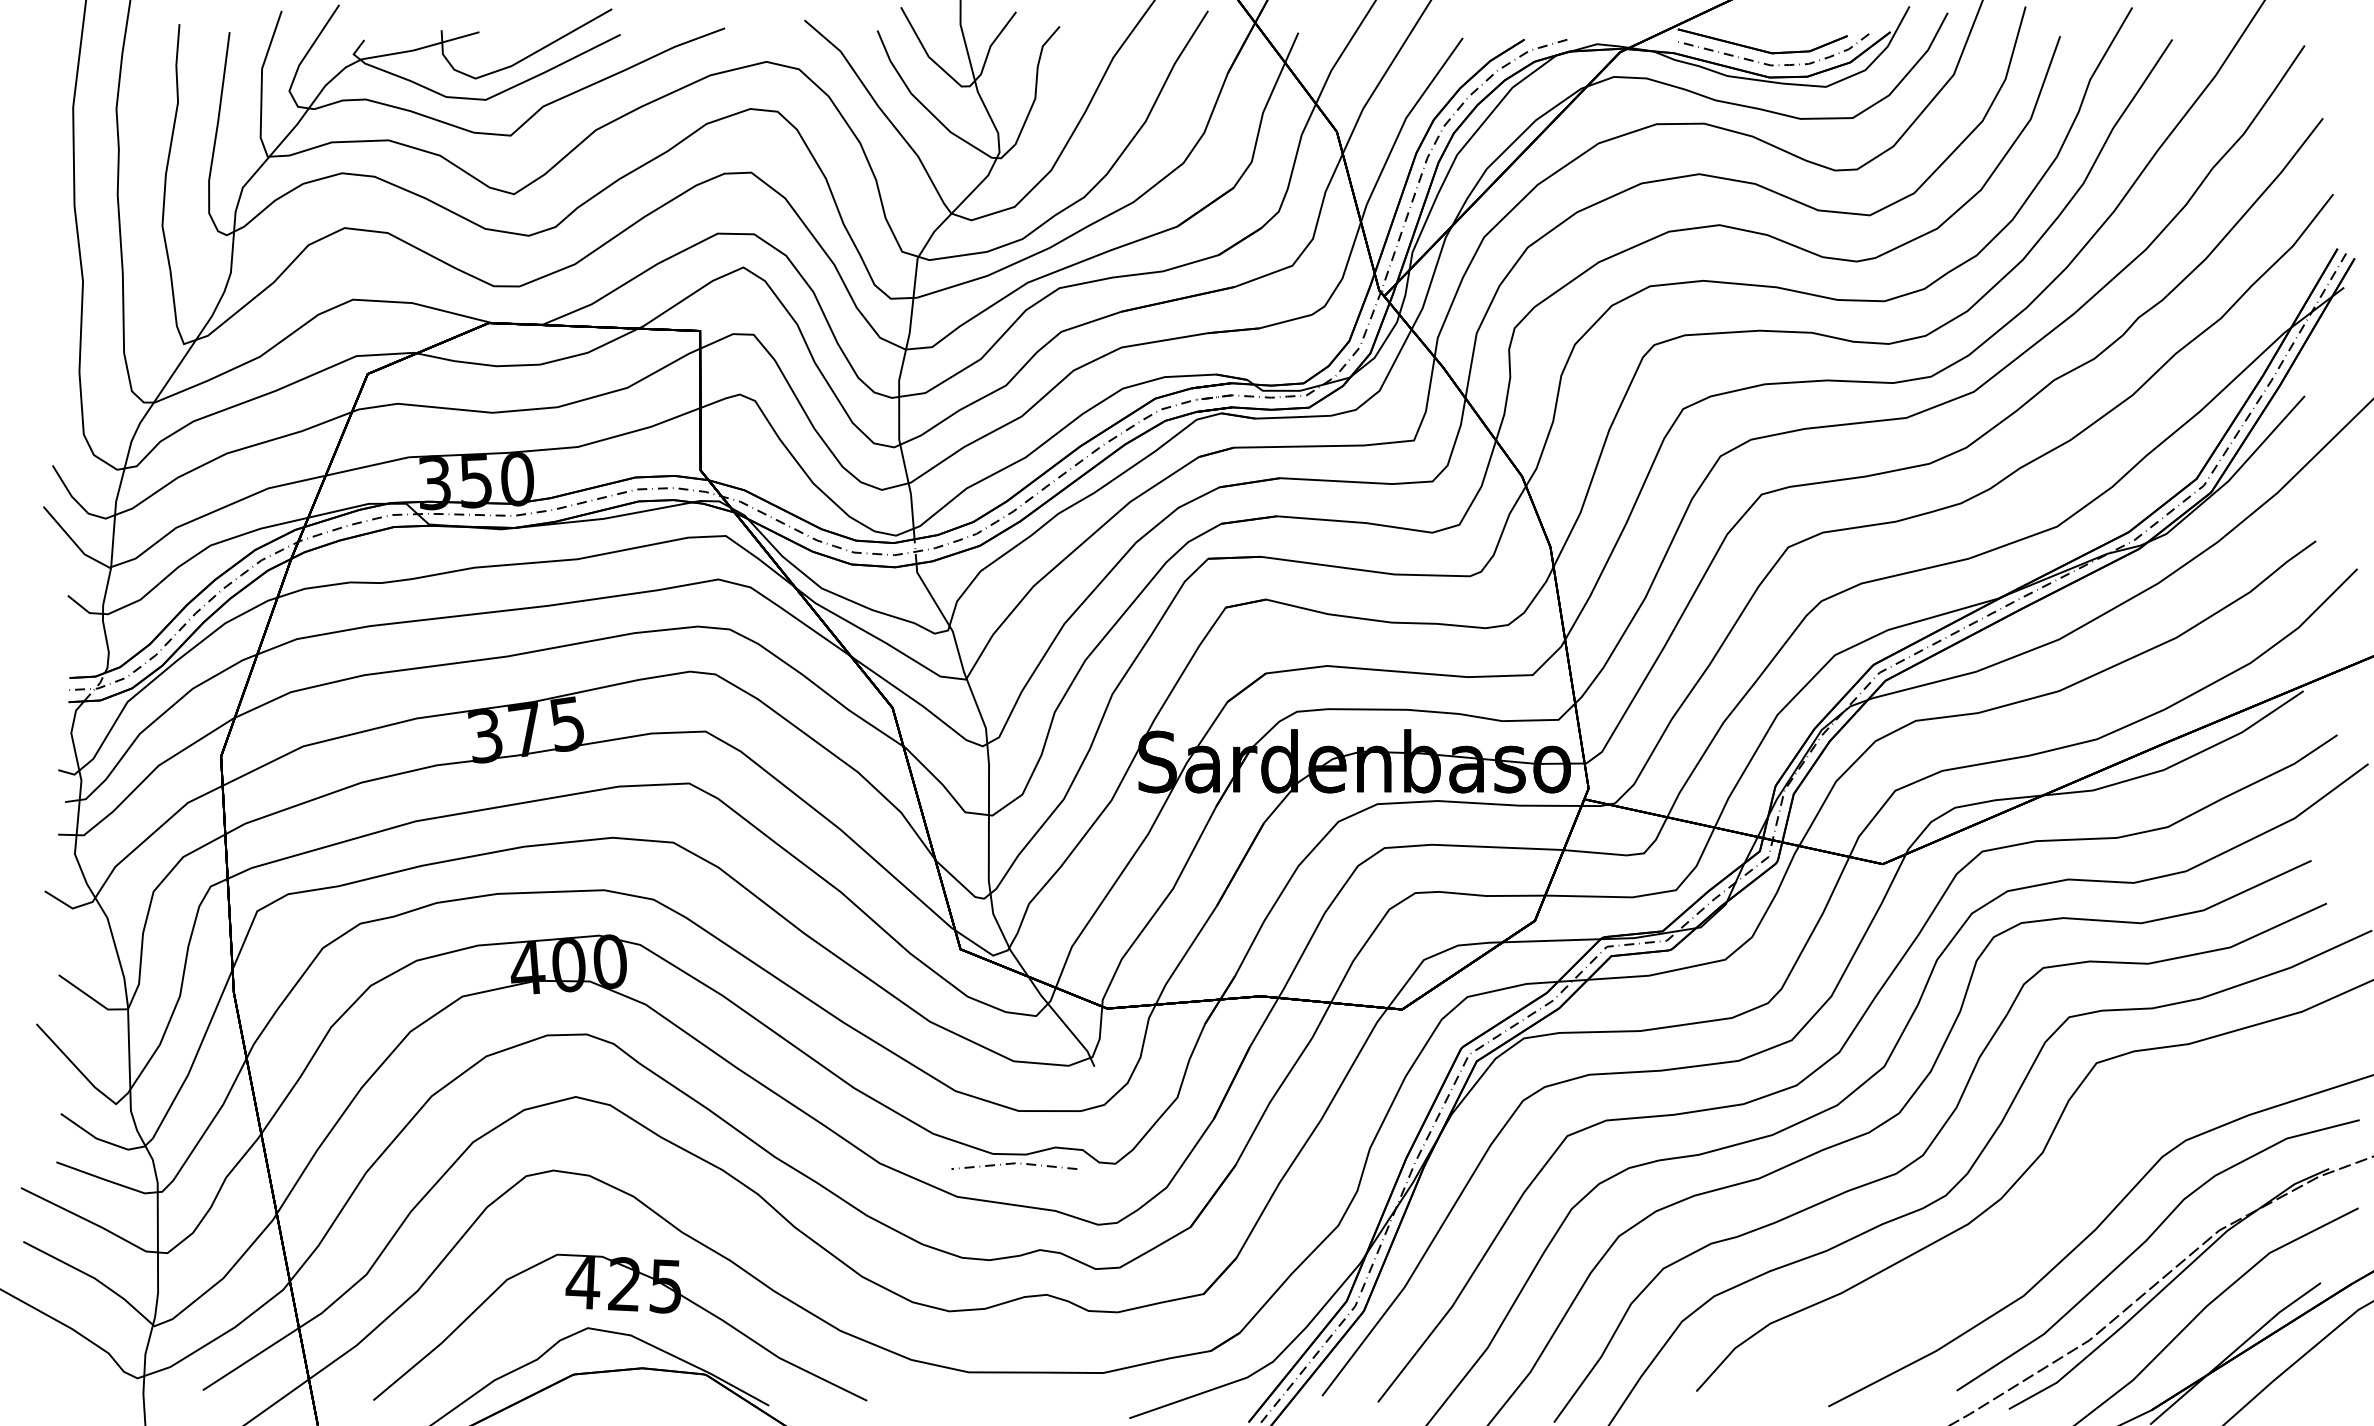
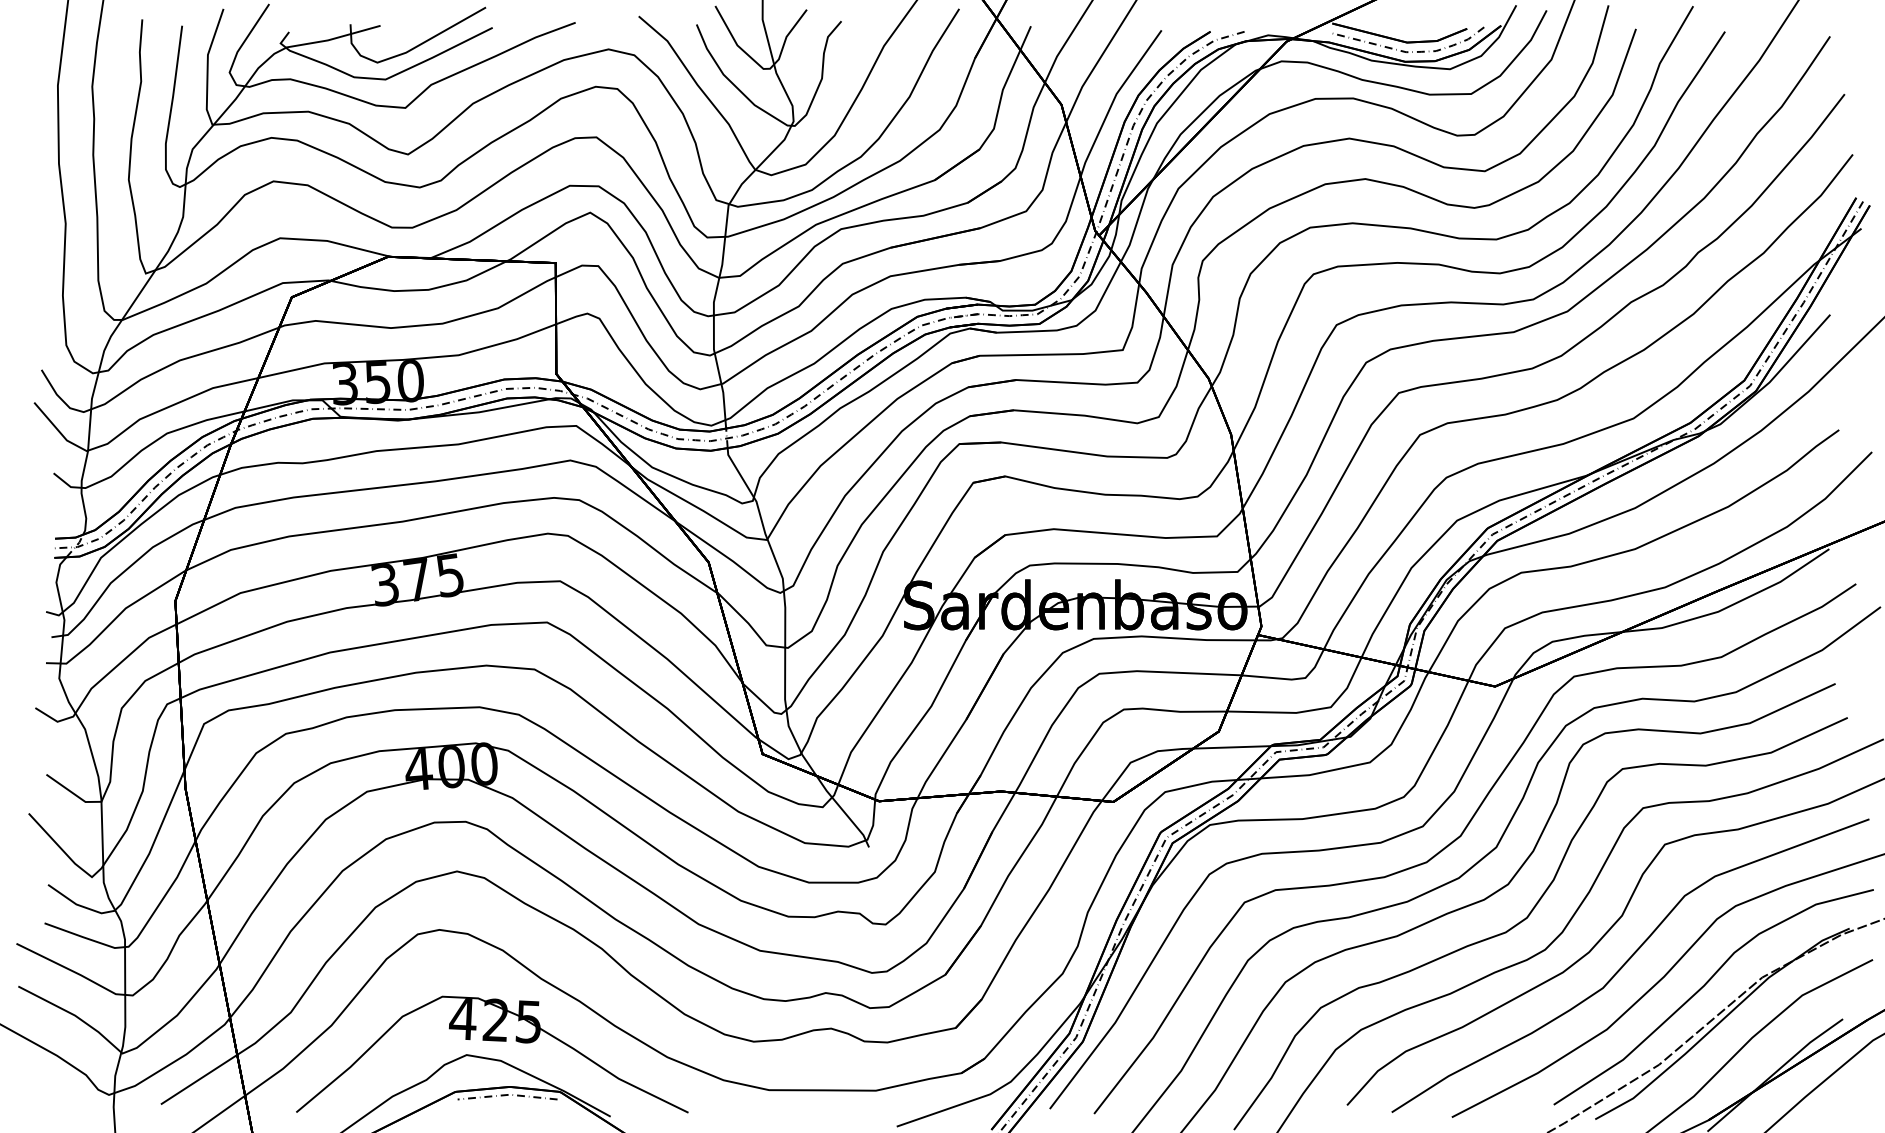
line: (1014, 1164) -> (507, 1095), moved
curve: (2049, 1211) -> (1627, 962), added

